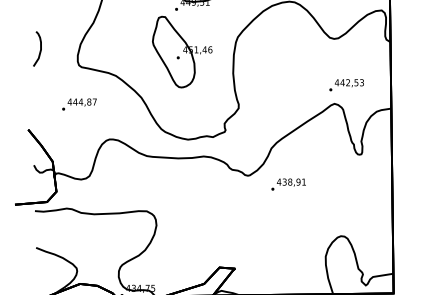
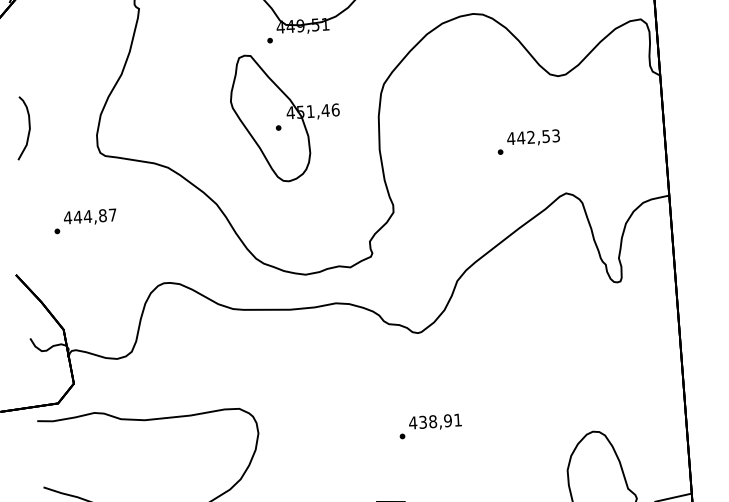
text: (346, 85) -> (528, 142), moved
text: (79, 104) -> (85, 221), moved
text: (288, 184) -> (430, 426), moved

